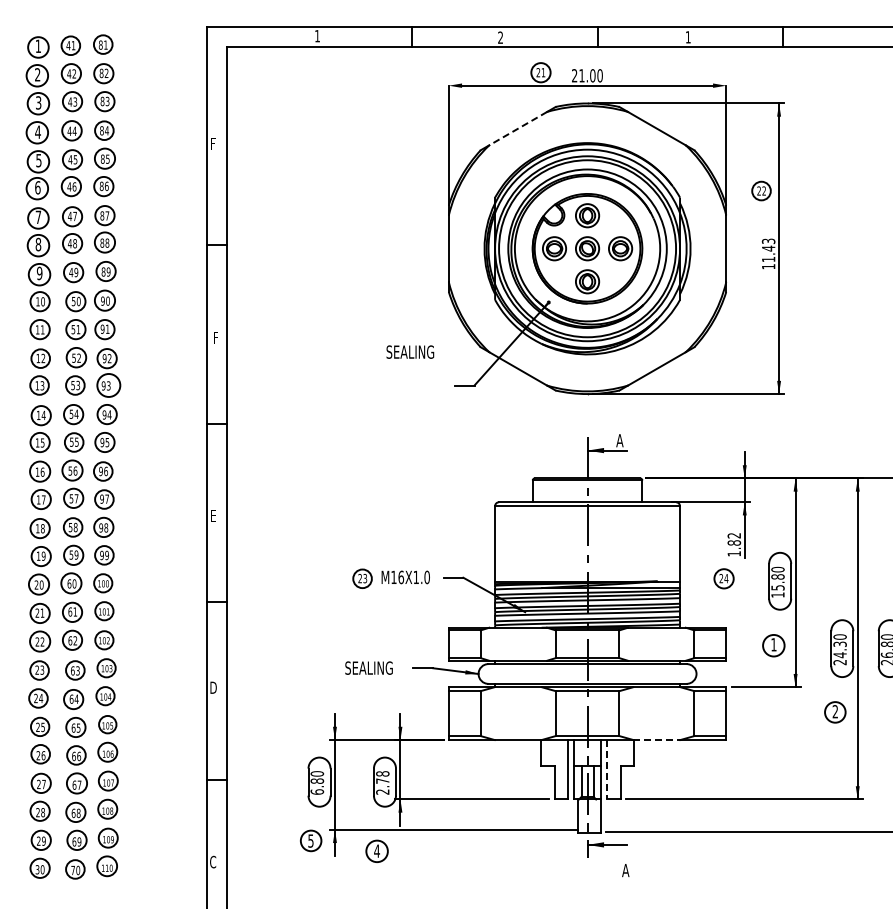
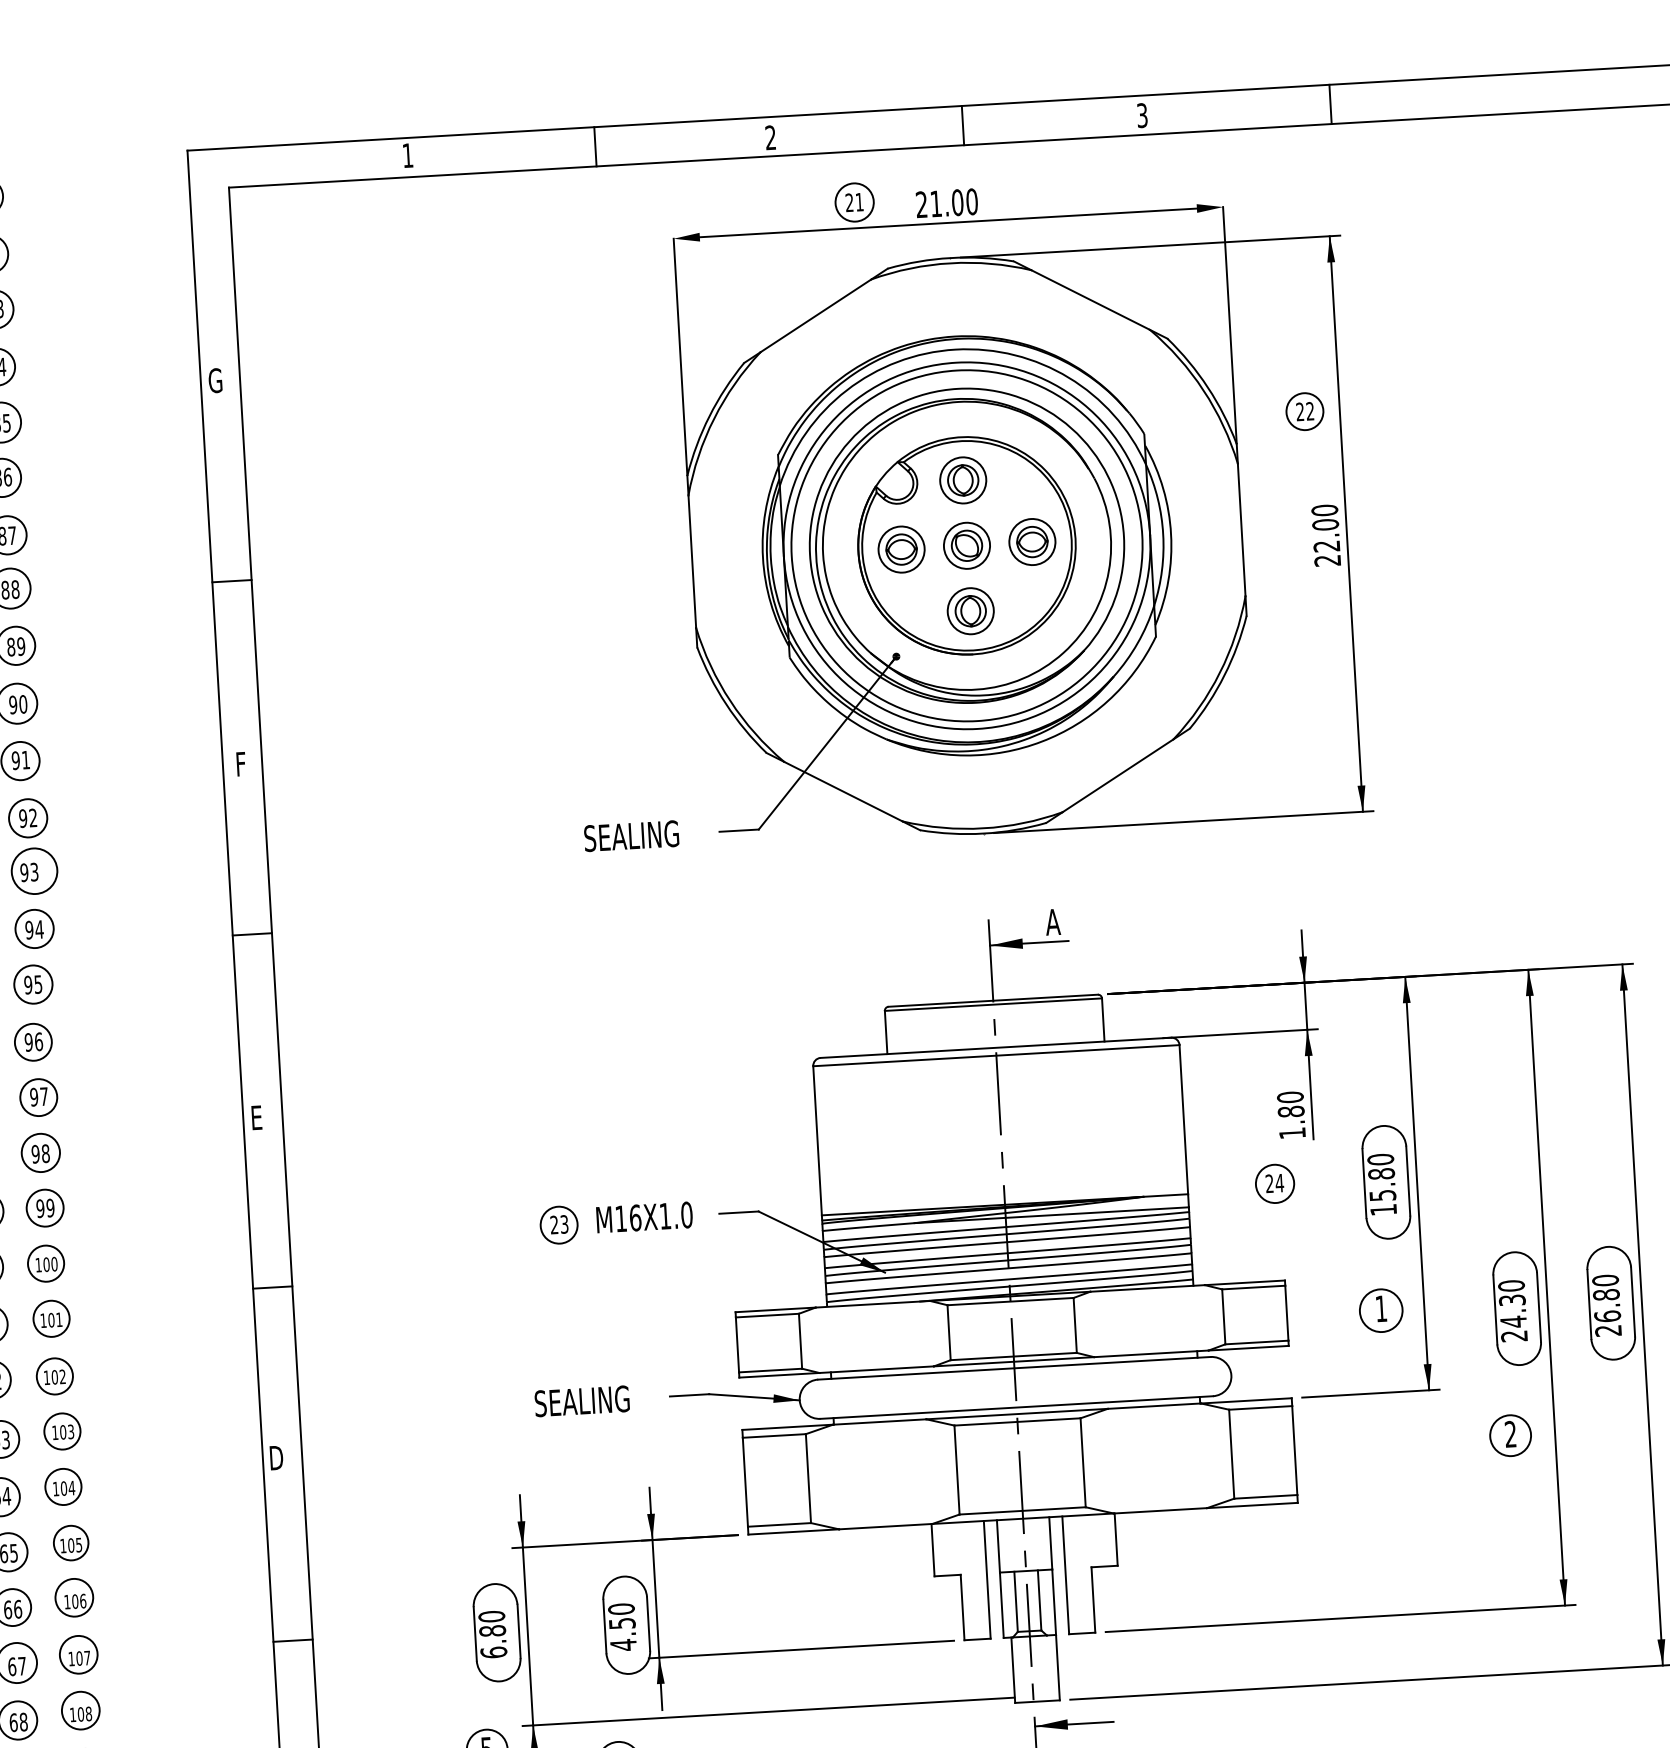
text: (687, 37) -> (1140, 116), 1 -> 3
line: (517, 128) -> (814, 315), dashed -> solid
text: (213, 143) -> (214, 380), F -> G
text: (768, 253) -> (1325, 534), 11.43 -> 22.00
text: (410, 351) -> (631, 834), moved
text: (734, 535) -> (1290, 1096), 1.82 -> 1.80
line: (656, 740) -> (1159, 1511), dashed -> solid
line: (607, 769) -> (1065, 1574), dashed -> solid
text: (382, 783) -> (621, 1628), 2.78 -> 4.50

